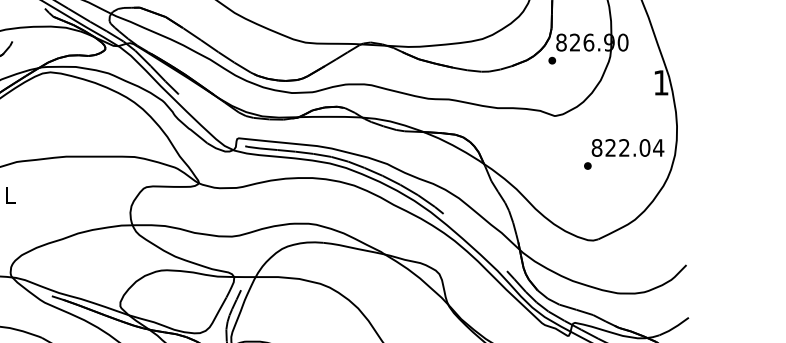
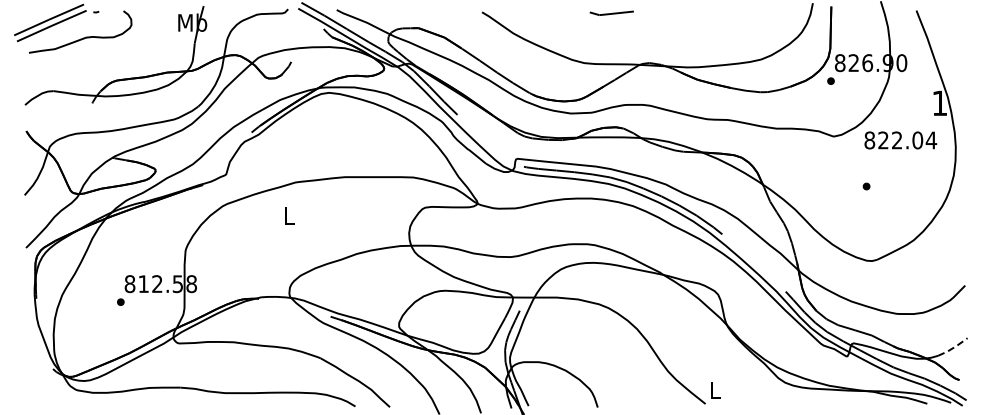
text: (627, 148) -> (900, 140), moved
line: (674, 327) -> (953, 347), solid -> dashed

